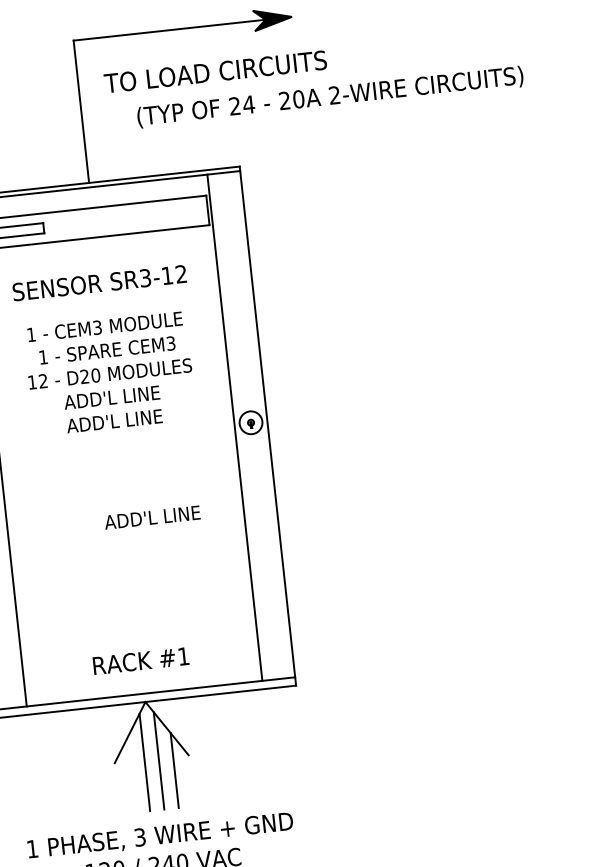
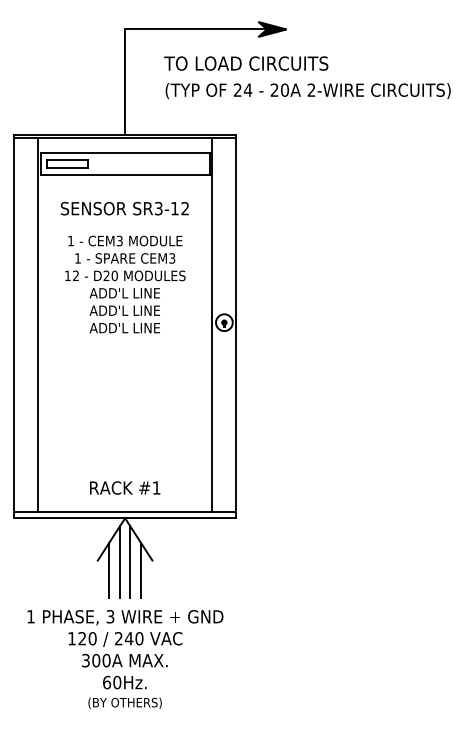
text: (215, 71) -> (246, 63), moved
text: (152, 518) -> (124, 328), moved
line: (131, 774) -> (109, 570), added

